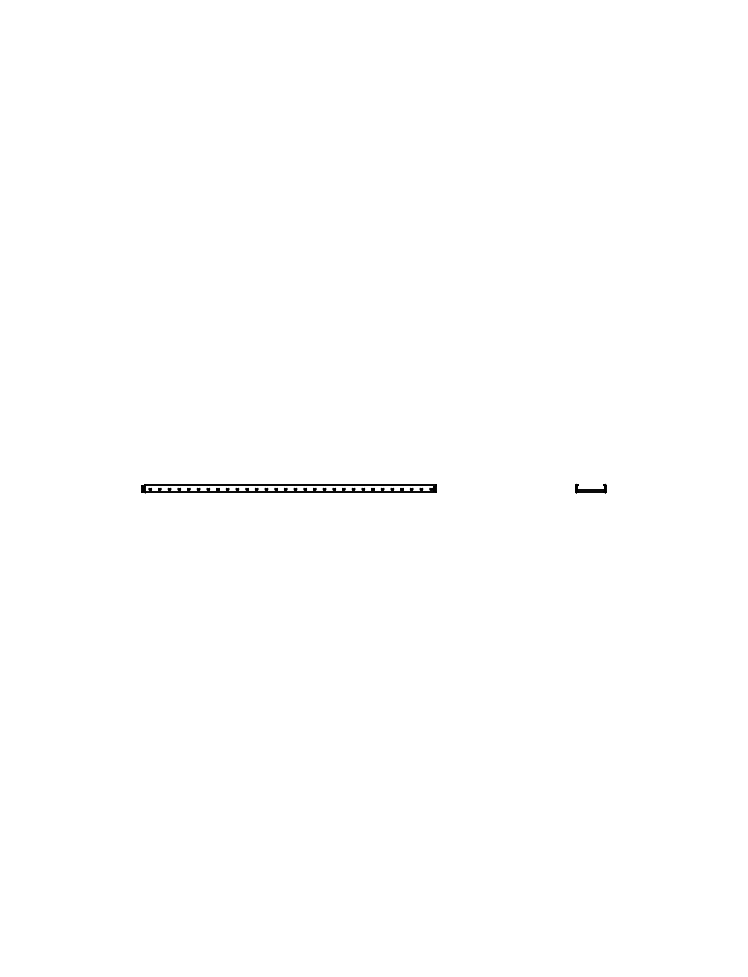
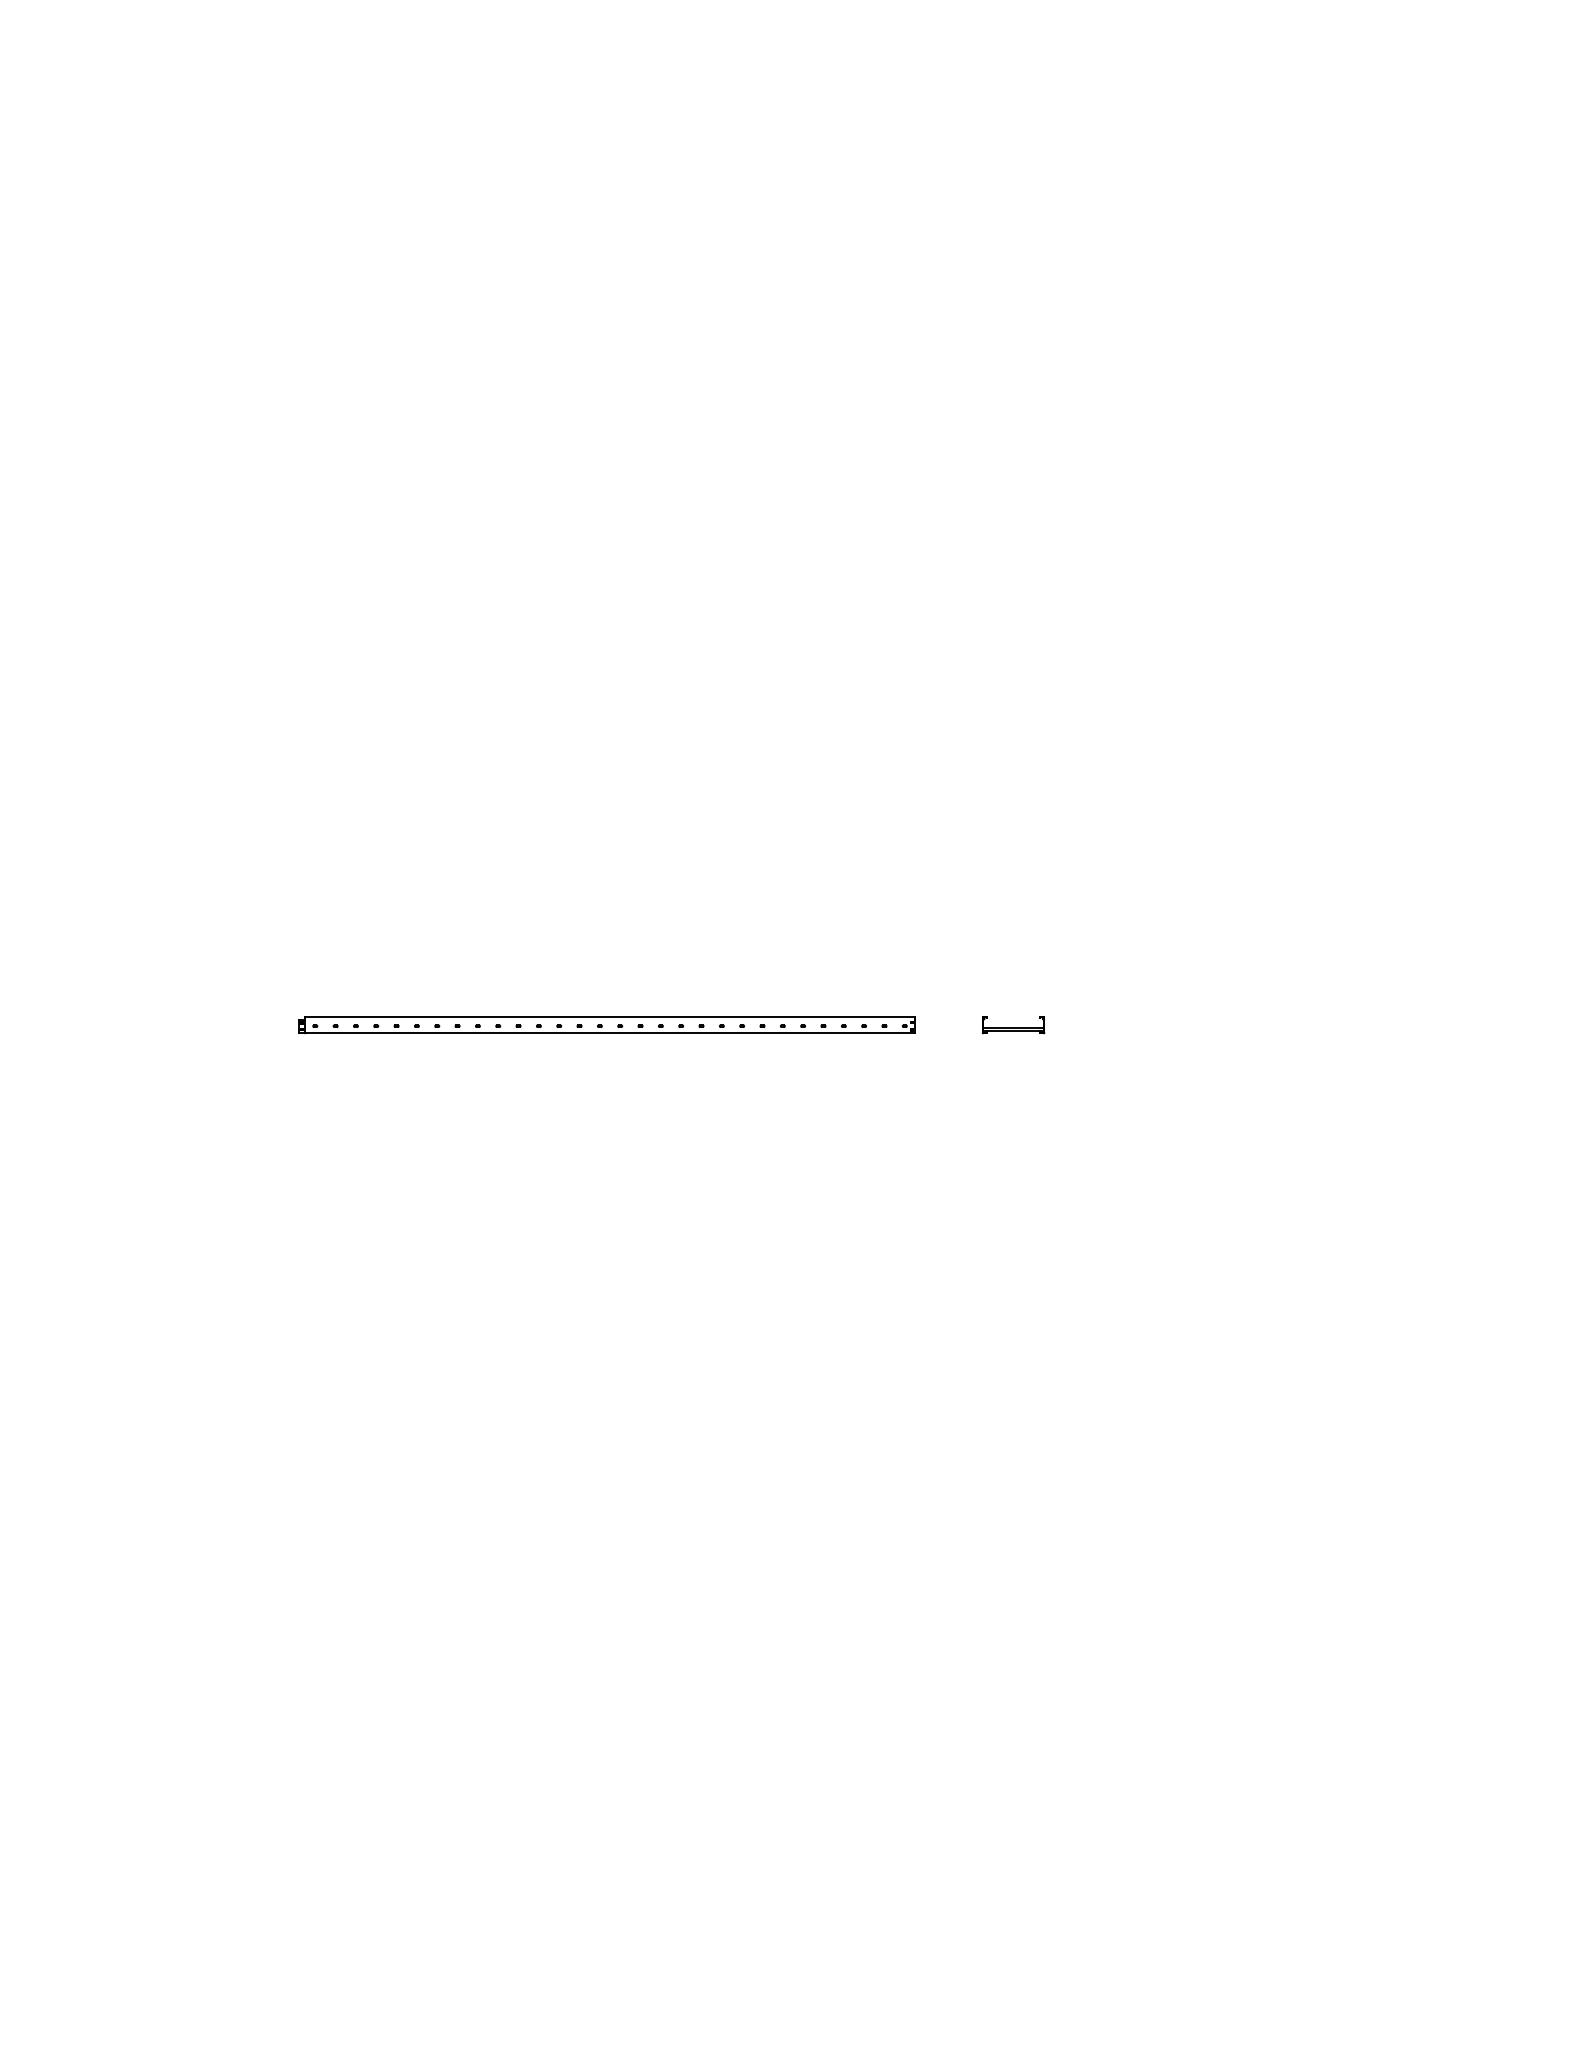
part: (590, 488) -> (1012, 1025), moved

